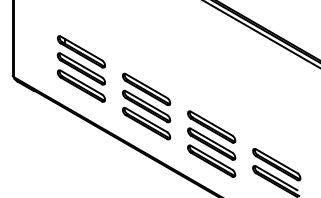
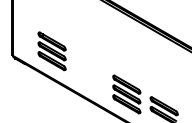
part: (144, 105) -> (88, 72), removed

